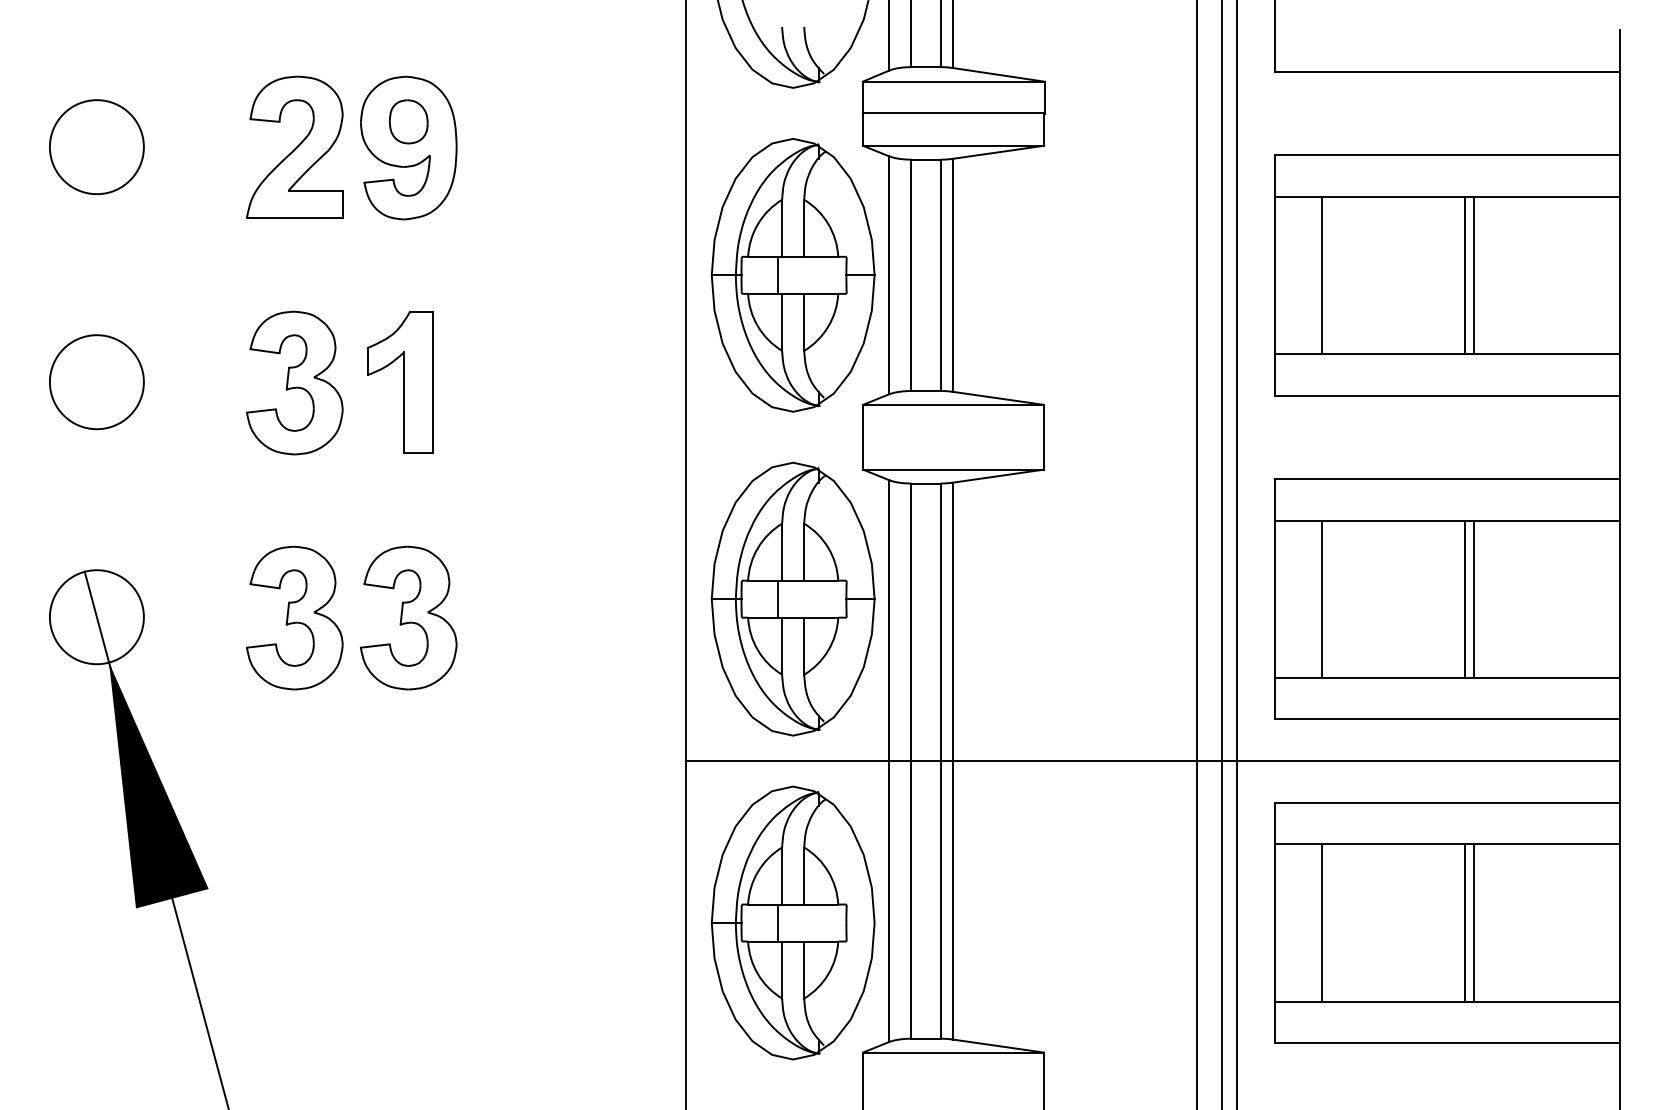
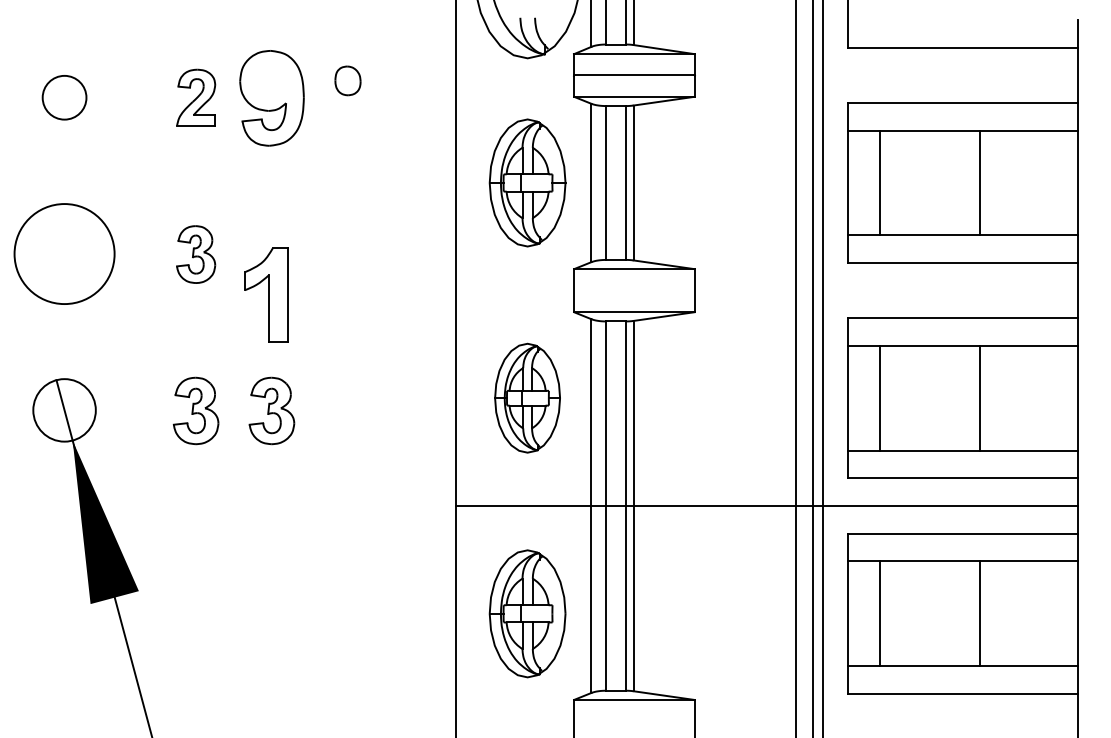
part: (408, 121) -> (347, 80), moved
circle: (96, 146) -> (64, 97), size x0.7
part: (293, 146) -> (195, 97), size x0.6
part: (792, 274) -> (527, 182), size x0.7
line: (1464, 274) -> (974, 182), removed
circle: (96, 381) -> (64, 253), size x1.6
part: (400, 381) -> (266, 294), moved
part: (293, 382) -> (195, 254), size x0.6
part: (792, 597) -> (527, 397), size x0.6
line: (1464, 599) -> (974, 398), removed
part: (293, 617) -> (195, 410), size x0.7
part: (408, 617) -> (271, 410), size x0.7
part: (792, 922) -> (527, 613), size x0.7
line: (1464, 922) -> (974, 613), removed

